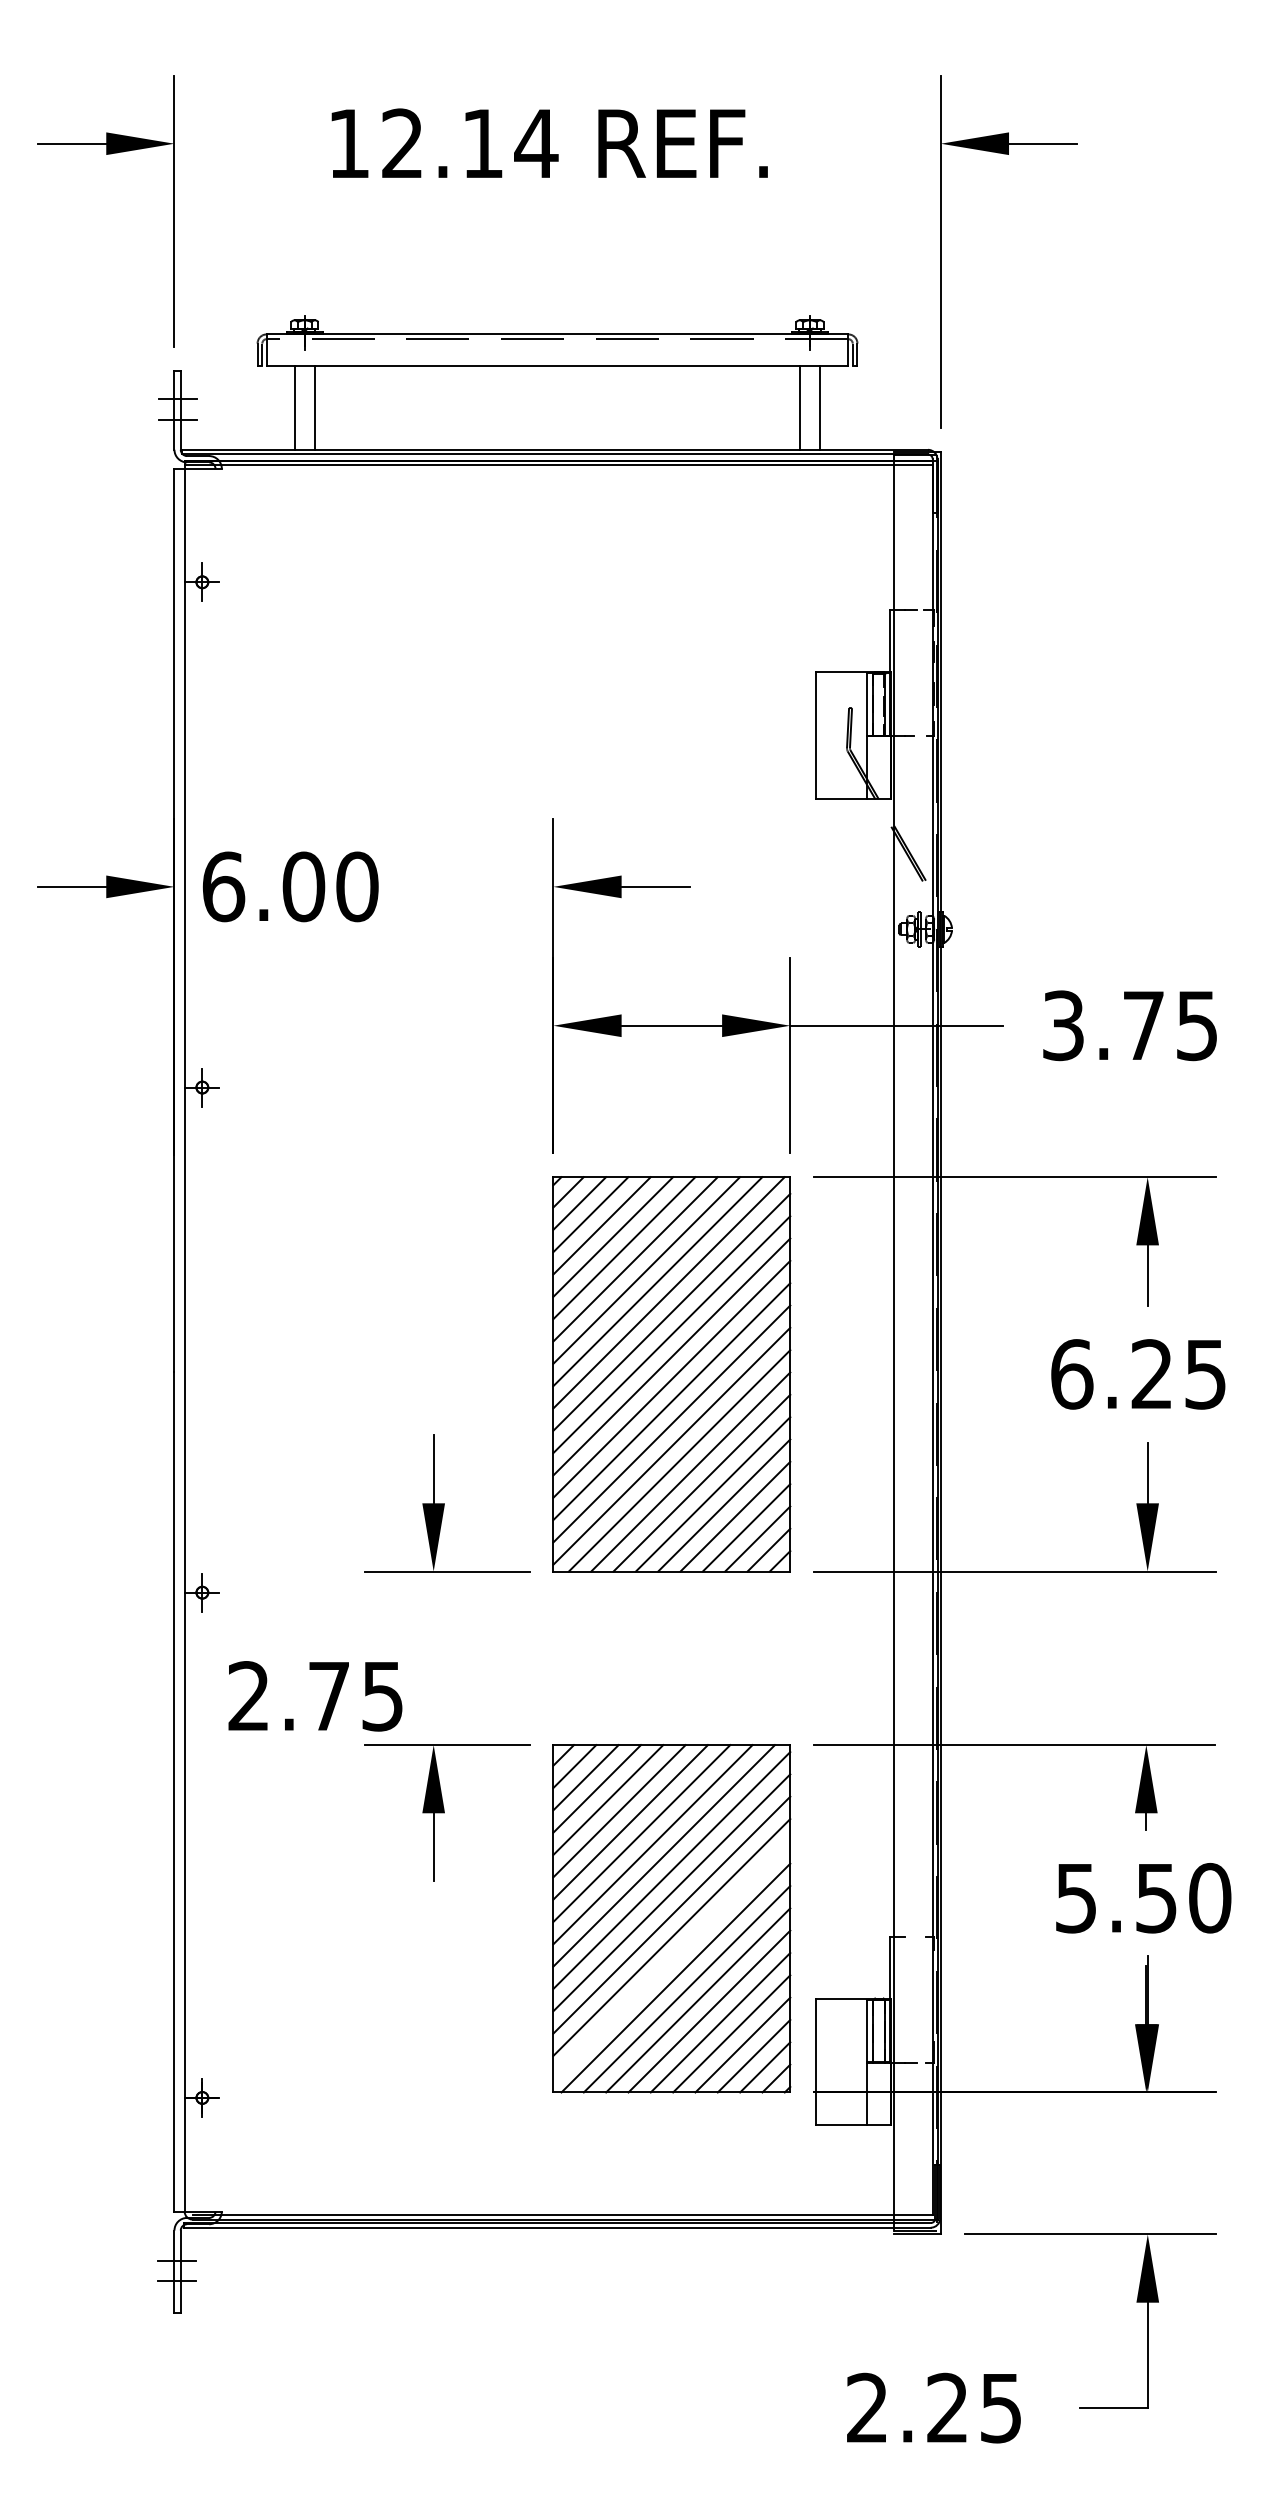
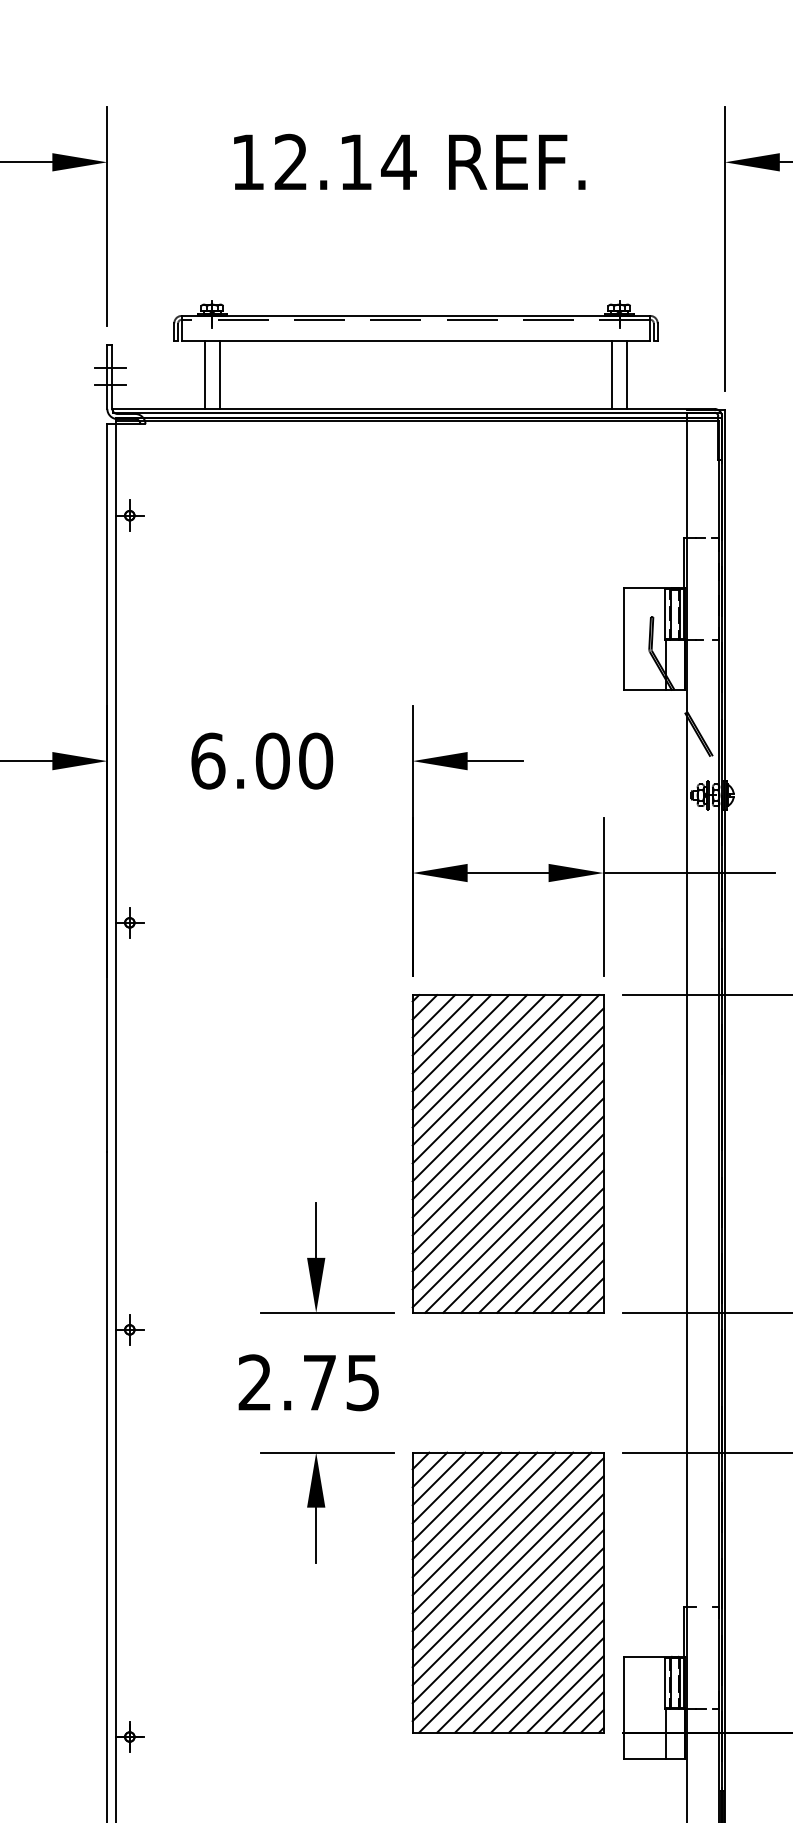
text: (290, 886) -> (262, 760), moved
text: (315, 1696) -> (308, 1382), moved
line: (671, 1959) -> (507, 1625), added

